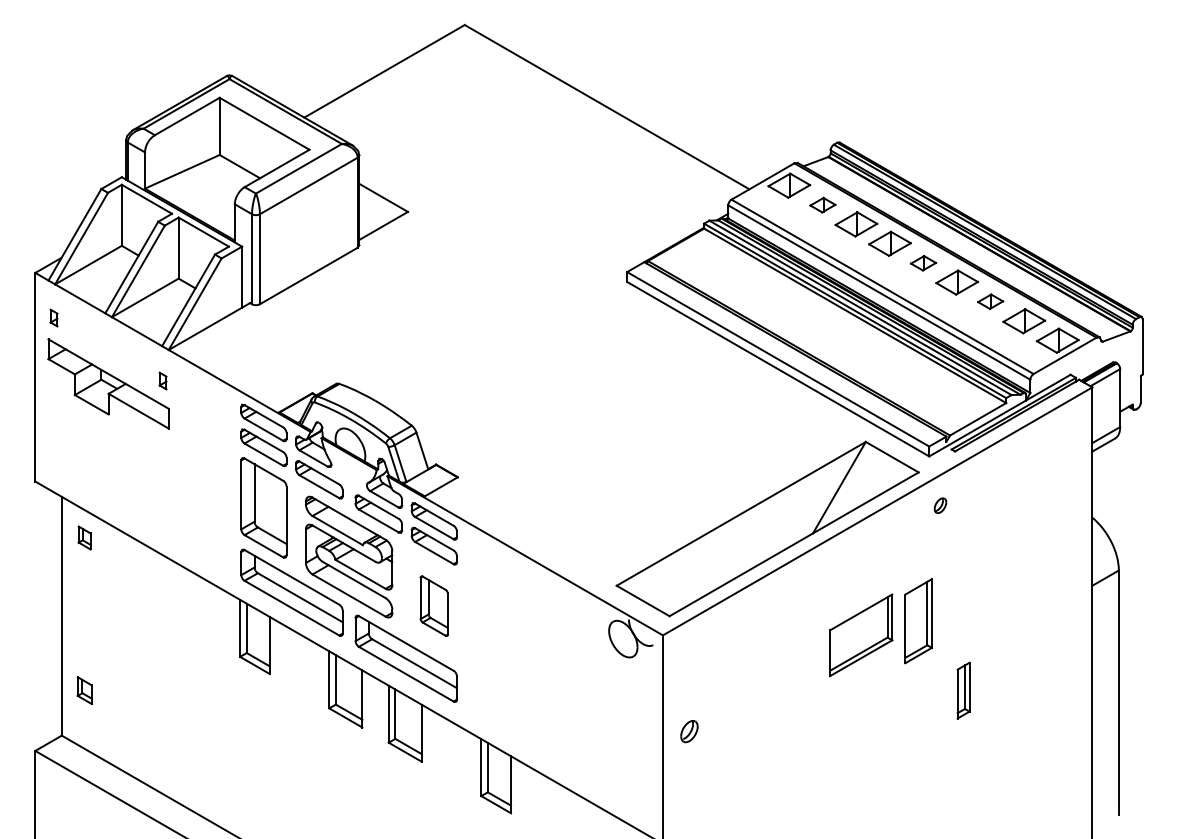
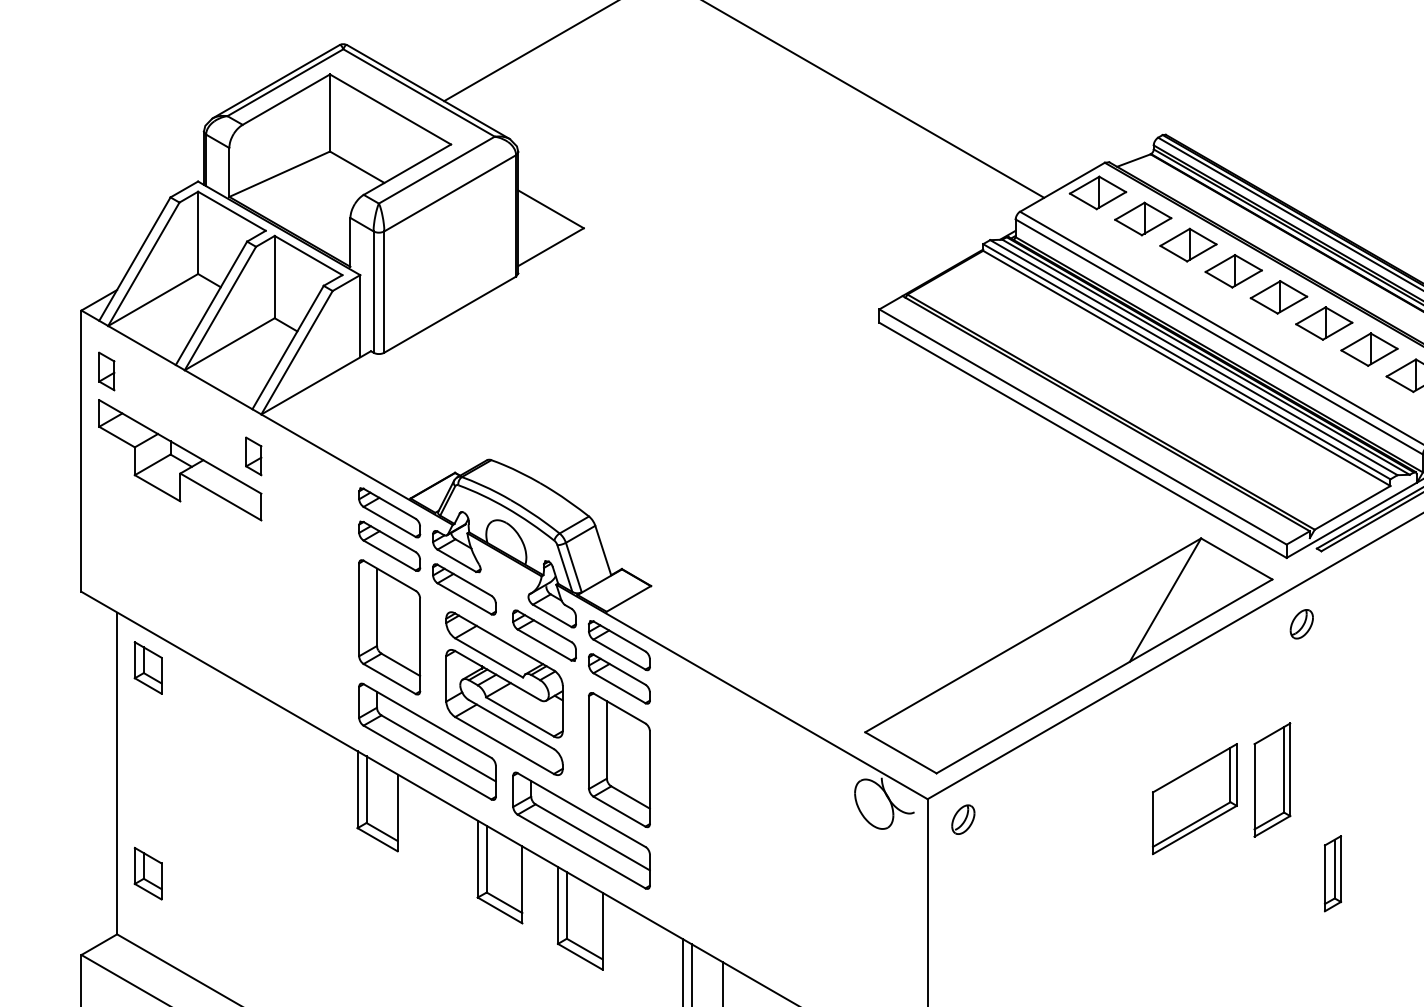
part: (822, 205) -> (1142, 219), size x1.67
part: (923, 263) -> (1278, 297), size x1.67
part: (990, 301) -> (1369, 349), size x1.67
part: (53, 317) -> (105, 370), size x1.67
part: (162, 380) -> (252, 455), size x1.67
part: (940, 505) -> (1301, 624), size x1.43
part: (84, 537) -> (147, 667), size x1.67
part: (433, 605) -> (618, 758), size x1.67
part: (84, 690) -> (147, 873), size x1.43
part: (689, 731) -> (963, 819), moved

